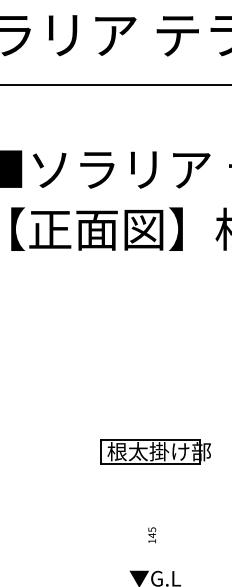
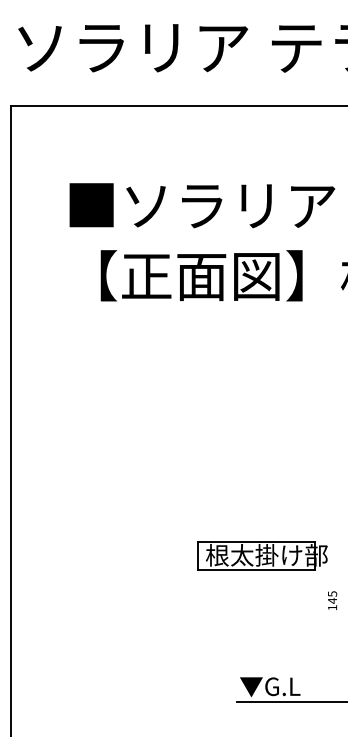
part: (155, 451) -> (262, 555), moved
text: (152, 535) -> (332, 600), moved

